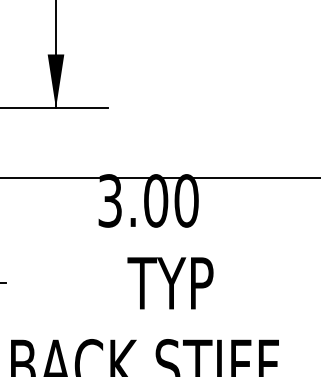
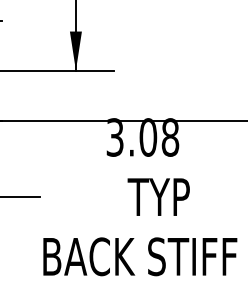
text: (186, 200) -> (170, 137), 3.00 -> 3.08

